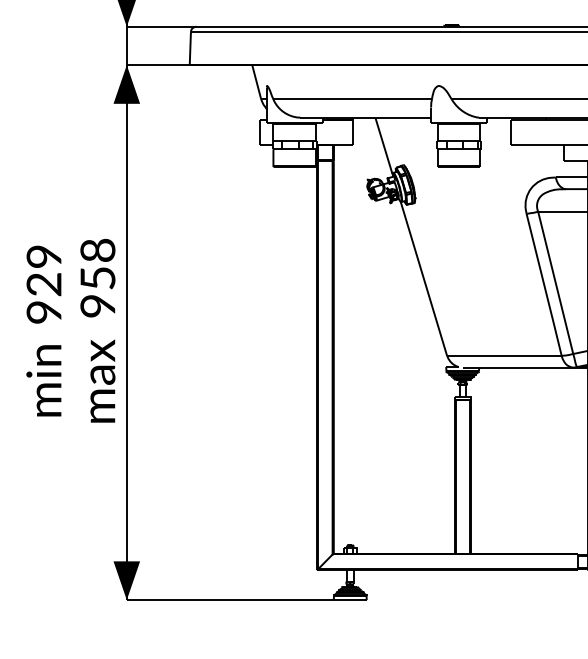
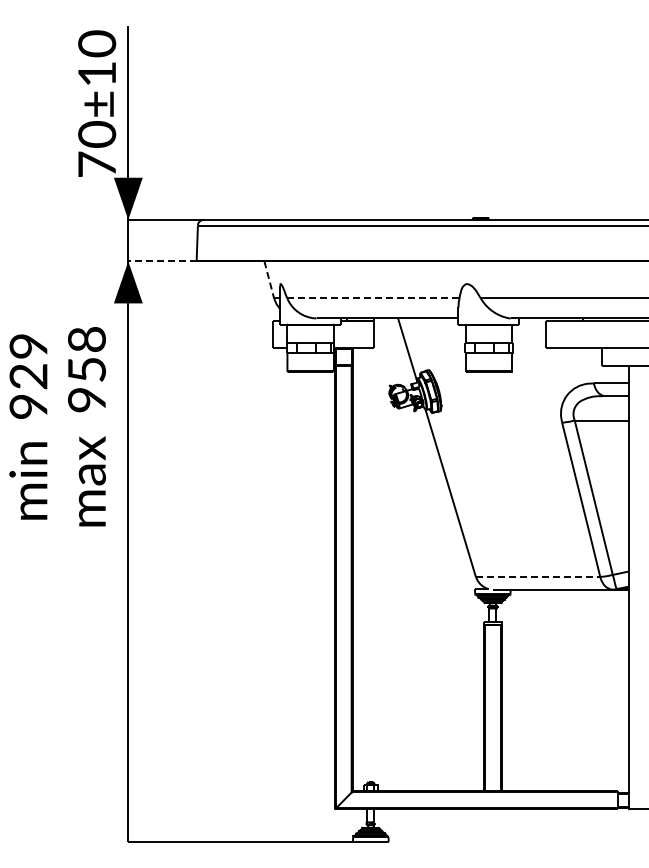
line: (157, 65) -> (161, 261), solid -> dashed
line: (256, 81) -> (269, 279), solid -> dashed
line: (352, 98) -> (373, 297), solid -> dashed
text: (70, 330) -> (57, 426), moved
line: (504, 356) -> (538, 577), solid -> dashed
fill: (126, 580) -> (127, 820), removed

